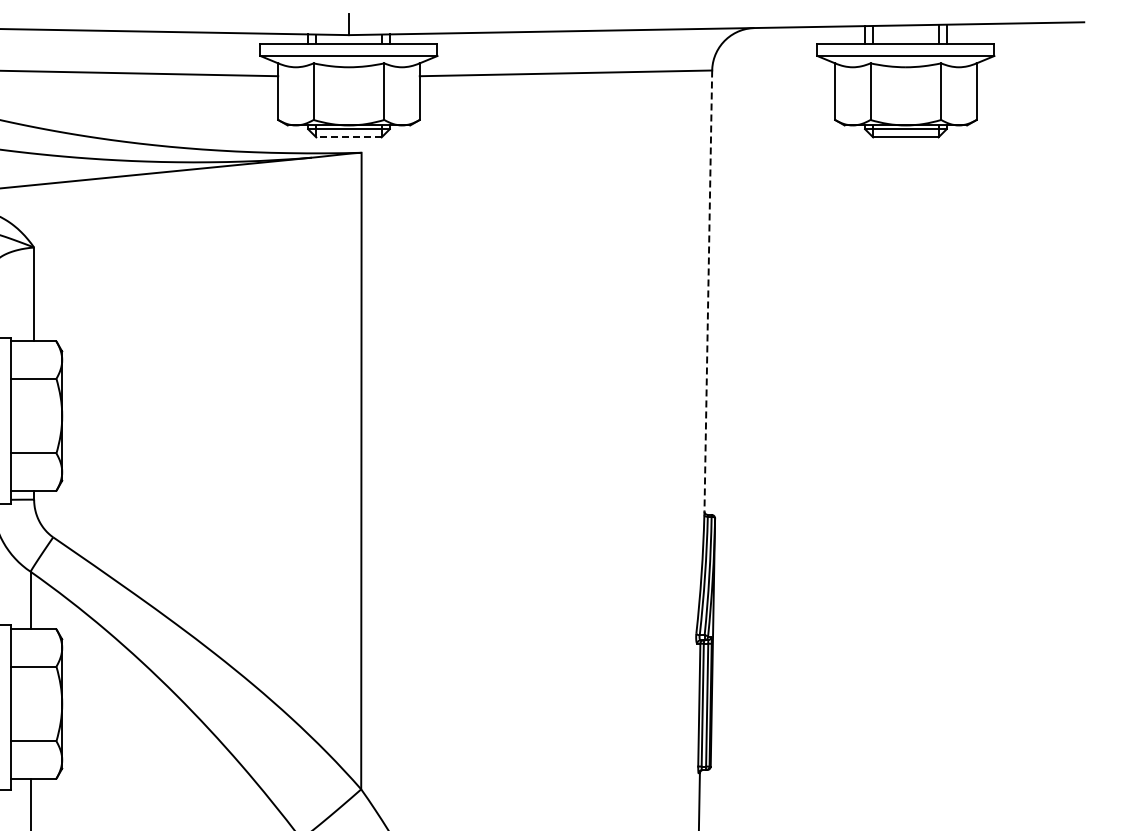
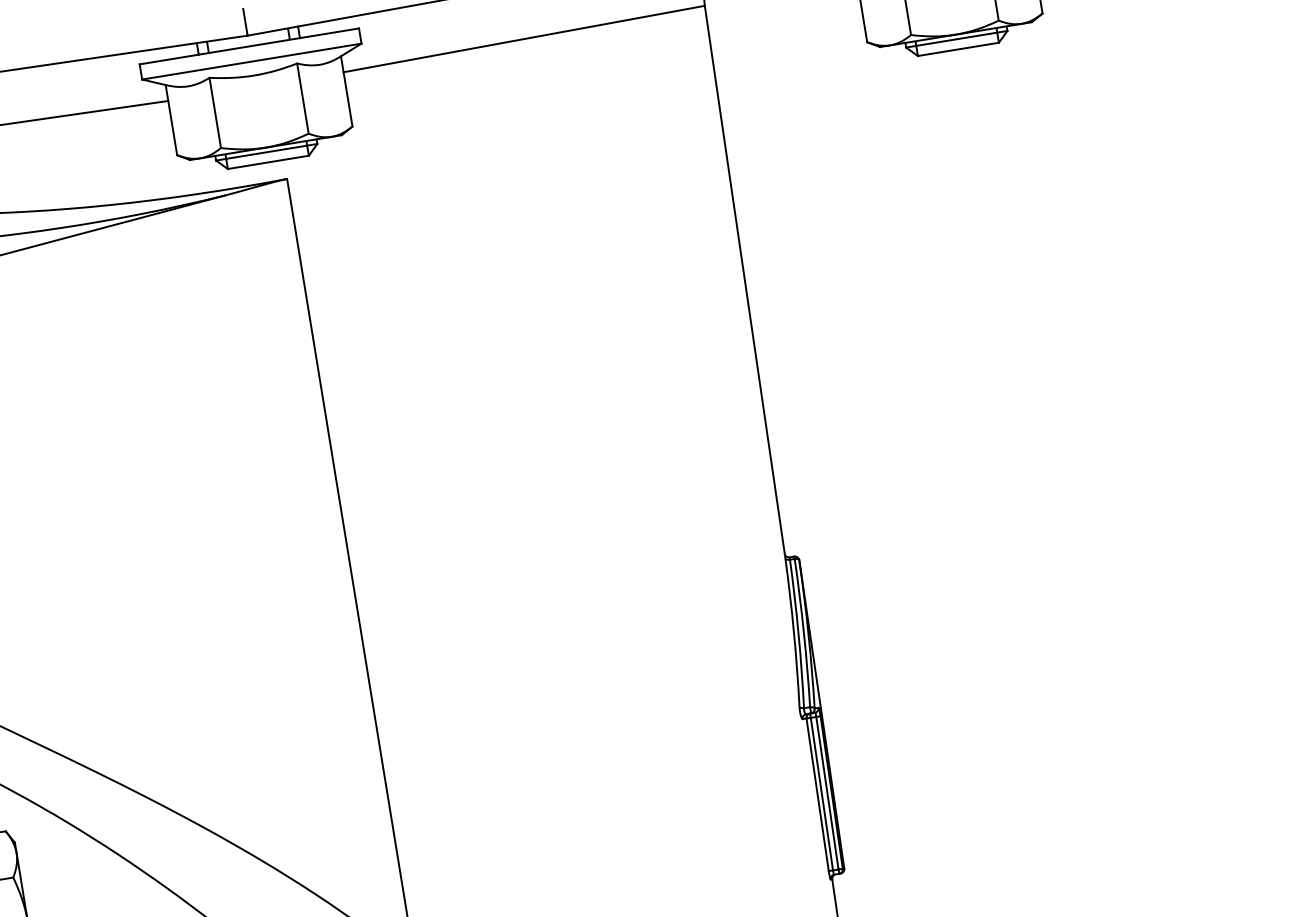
line: (348, 137) -> (267, 162), dashed -> solid
line: (708, 291) -> (745, 280), dashed -> solid

